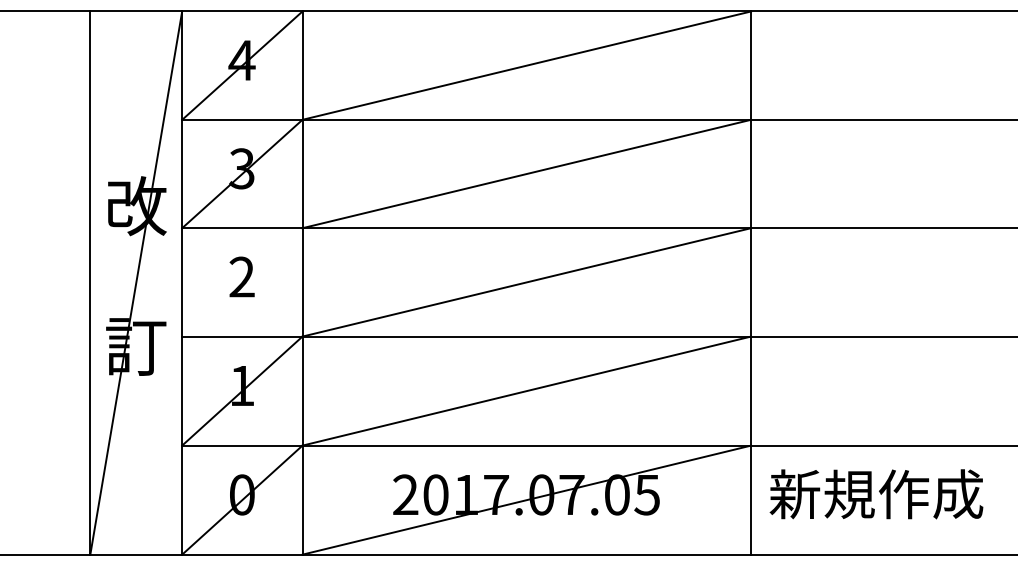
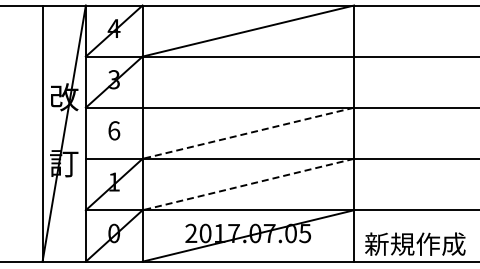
line: (527, 172) -> (248, 81), removed
text: (242, 276) -> (114, 130), 2 -> 6
line: (527, 282) -> (248, 133), solid -> dashed
line: (527, 391) -> (248, 184), solid -> dashed
text: (876, 492) -> (415, 243), moved

